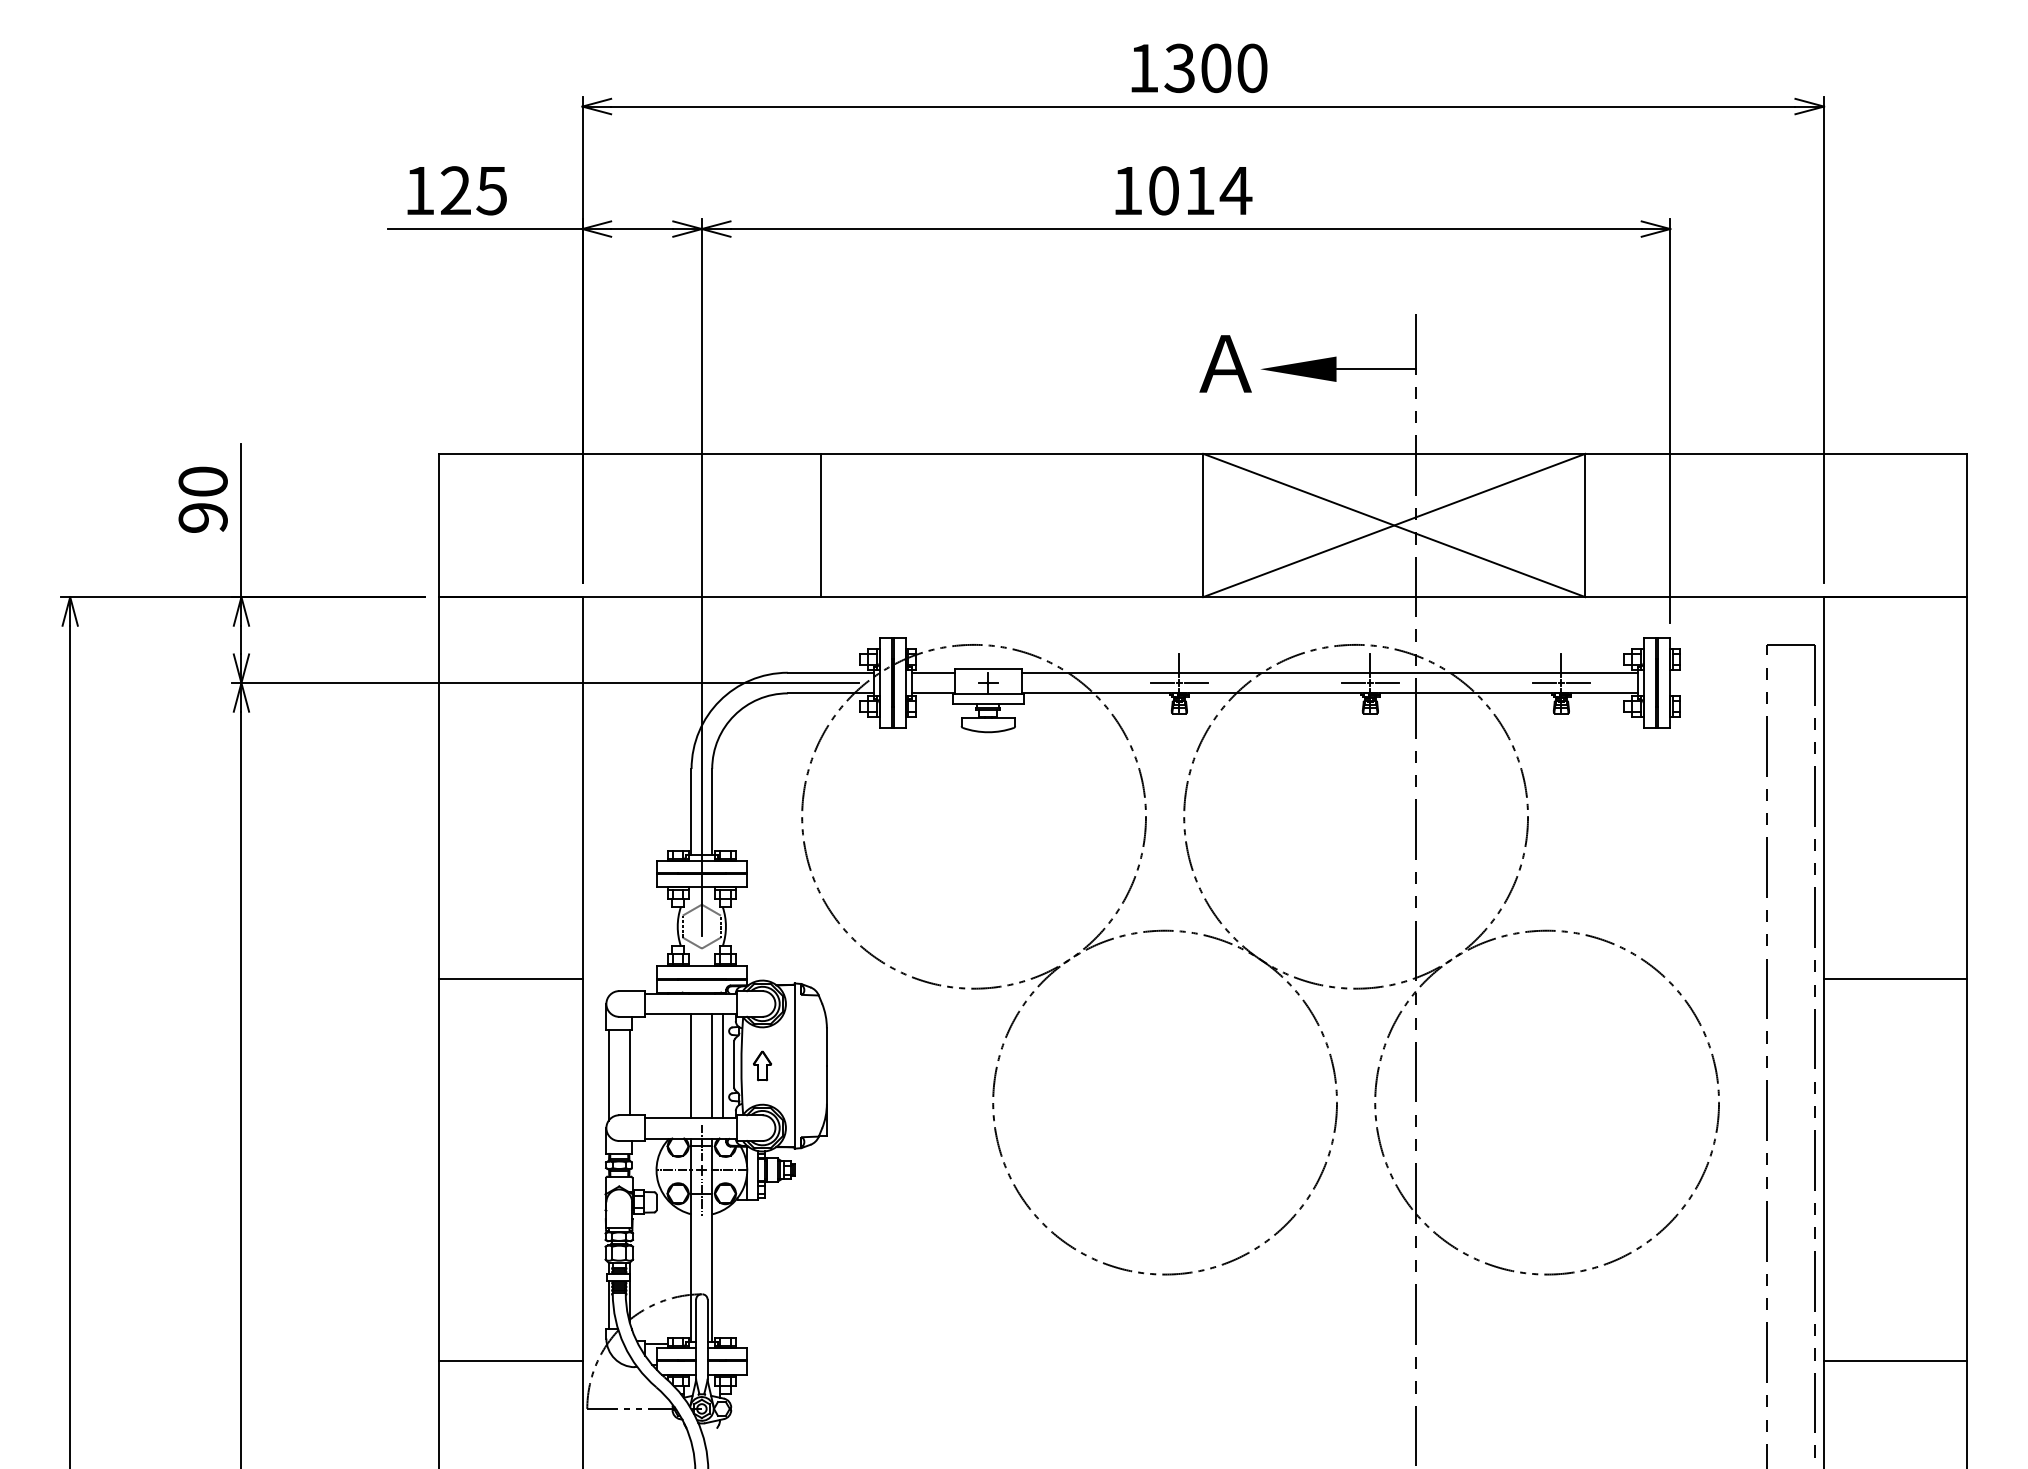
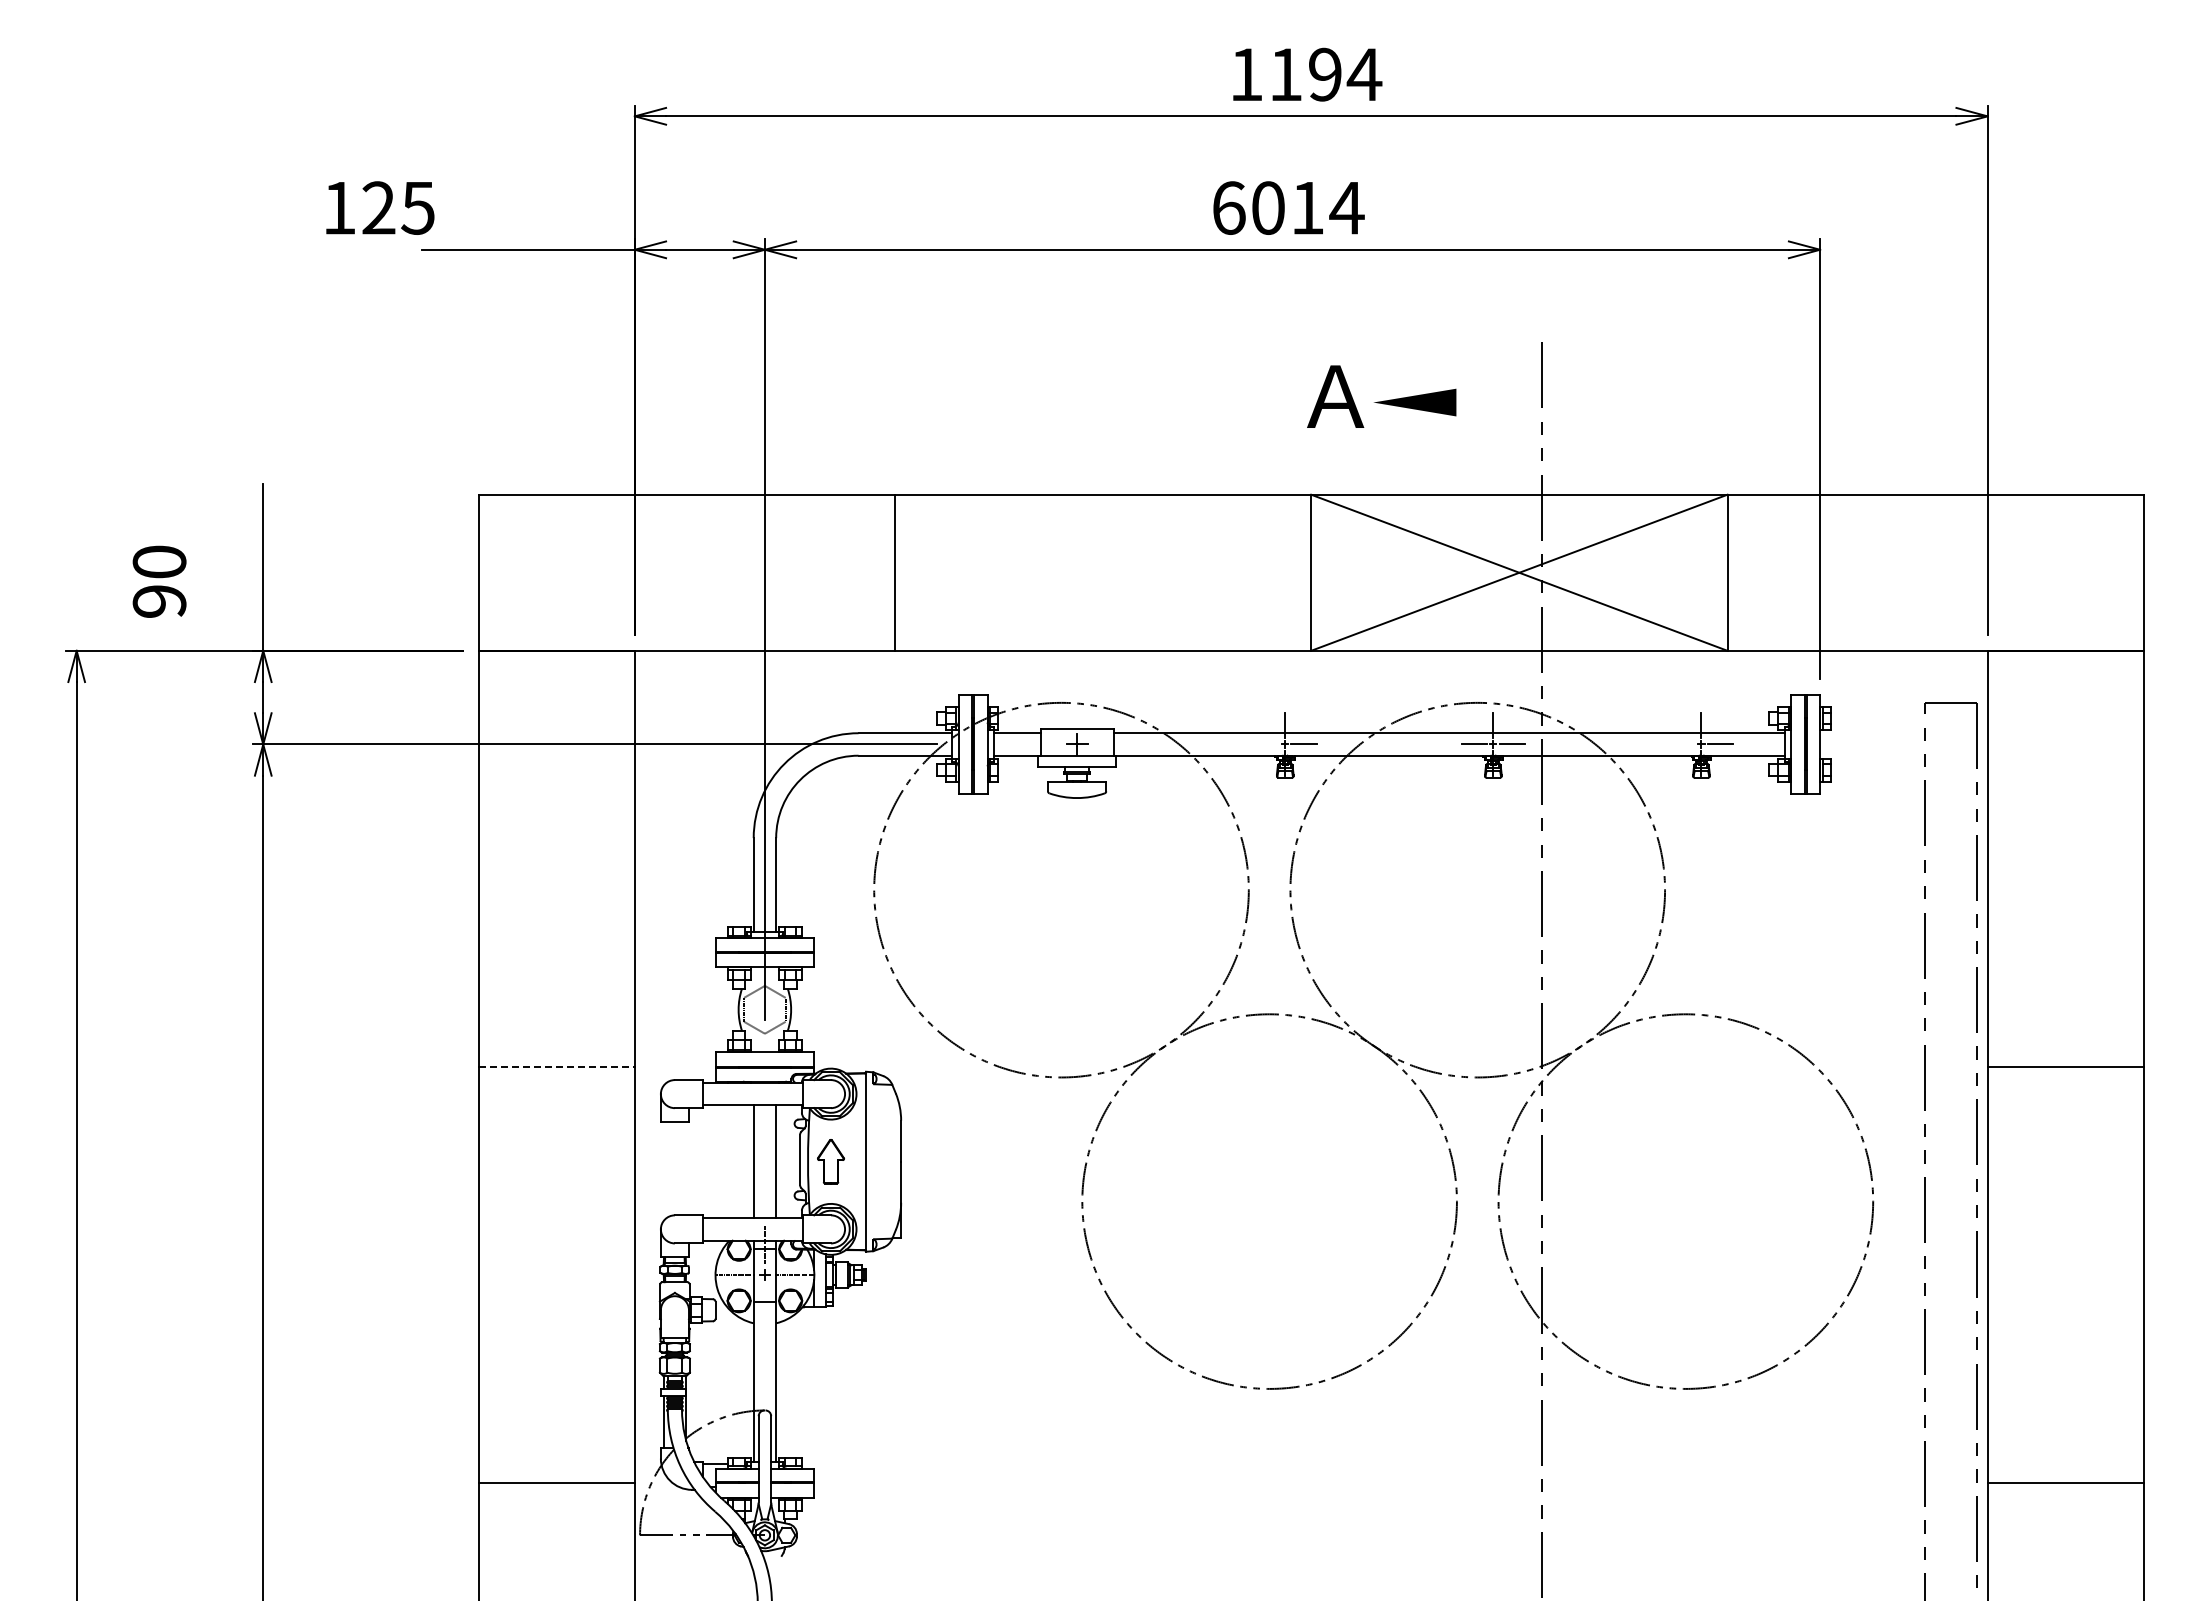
text: (1216, 68) -> (1325, 74), 1300 -> 1194
text: (457, 190) -> (380, 207), moved
text: (1128, 190) -> (1229, 207), 1014 -> 6014
line: (1376, 369) -> (1499, 402), removed
text: (203, 499) -> (159, 581), moved
line: (1162, 683) -> (1266, 744), removed
line: (1544, 683) -> (1682, 744), removed
line: (511, 979) -> (557, 1067), solid -> dashed
line: (722, 1065) -> (787, 1161), removed
part: (762, 1065) -> (830, 1161), size x1.4
line: (629, 1072) -> (686, 1168), removed
line: (608, 1075) -> (663, 1171), removed
line: (701, 1197) -> (764, 1304), removed

